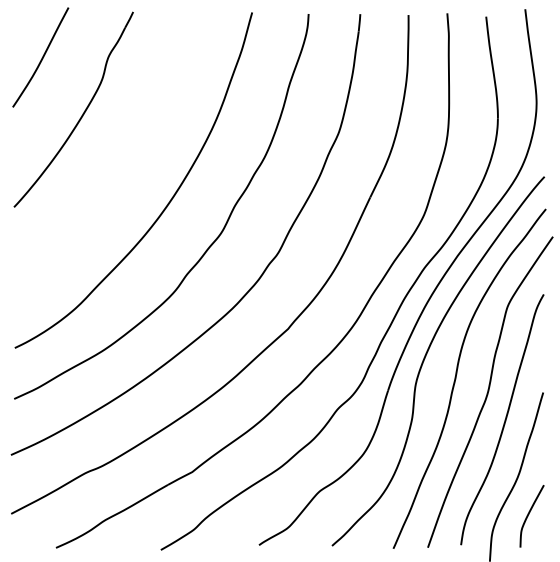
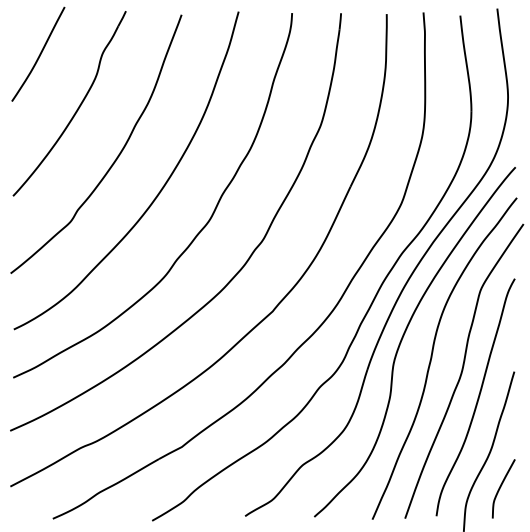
curve: (124, 164) -> (117, 155), added

